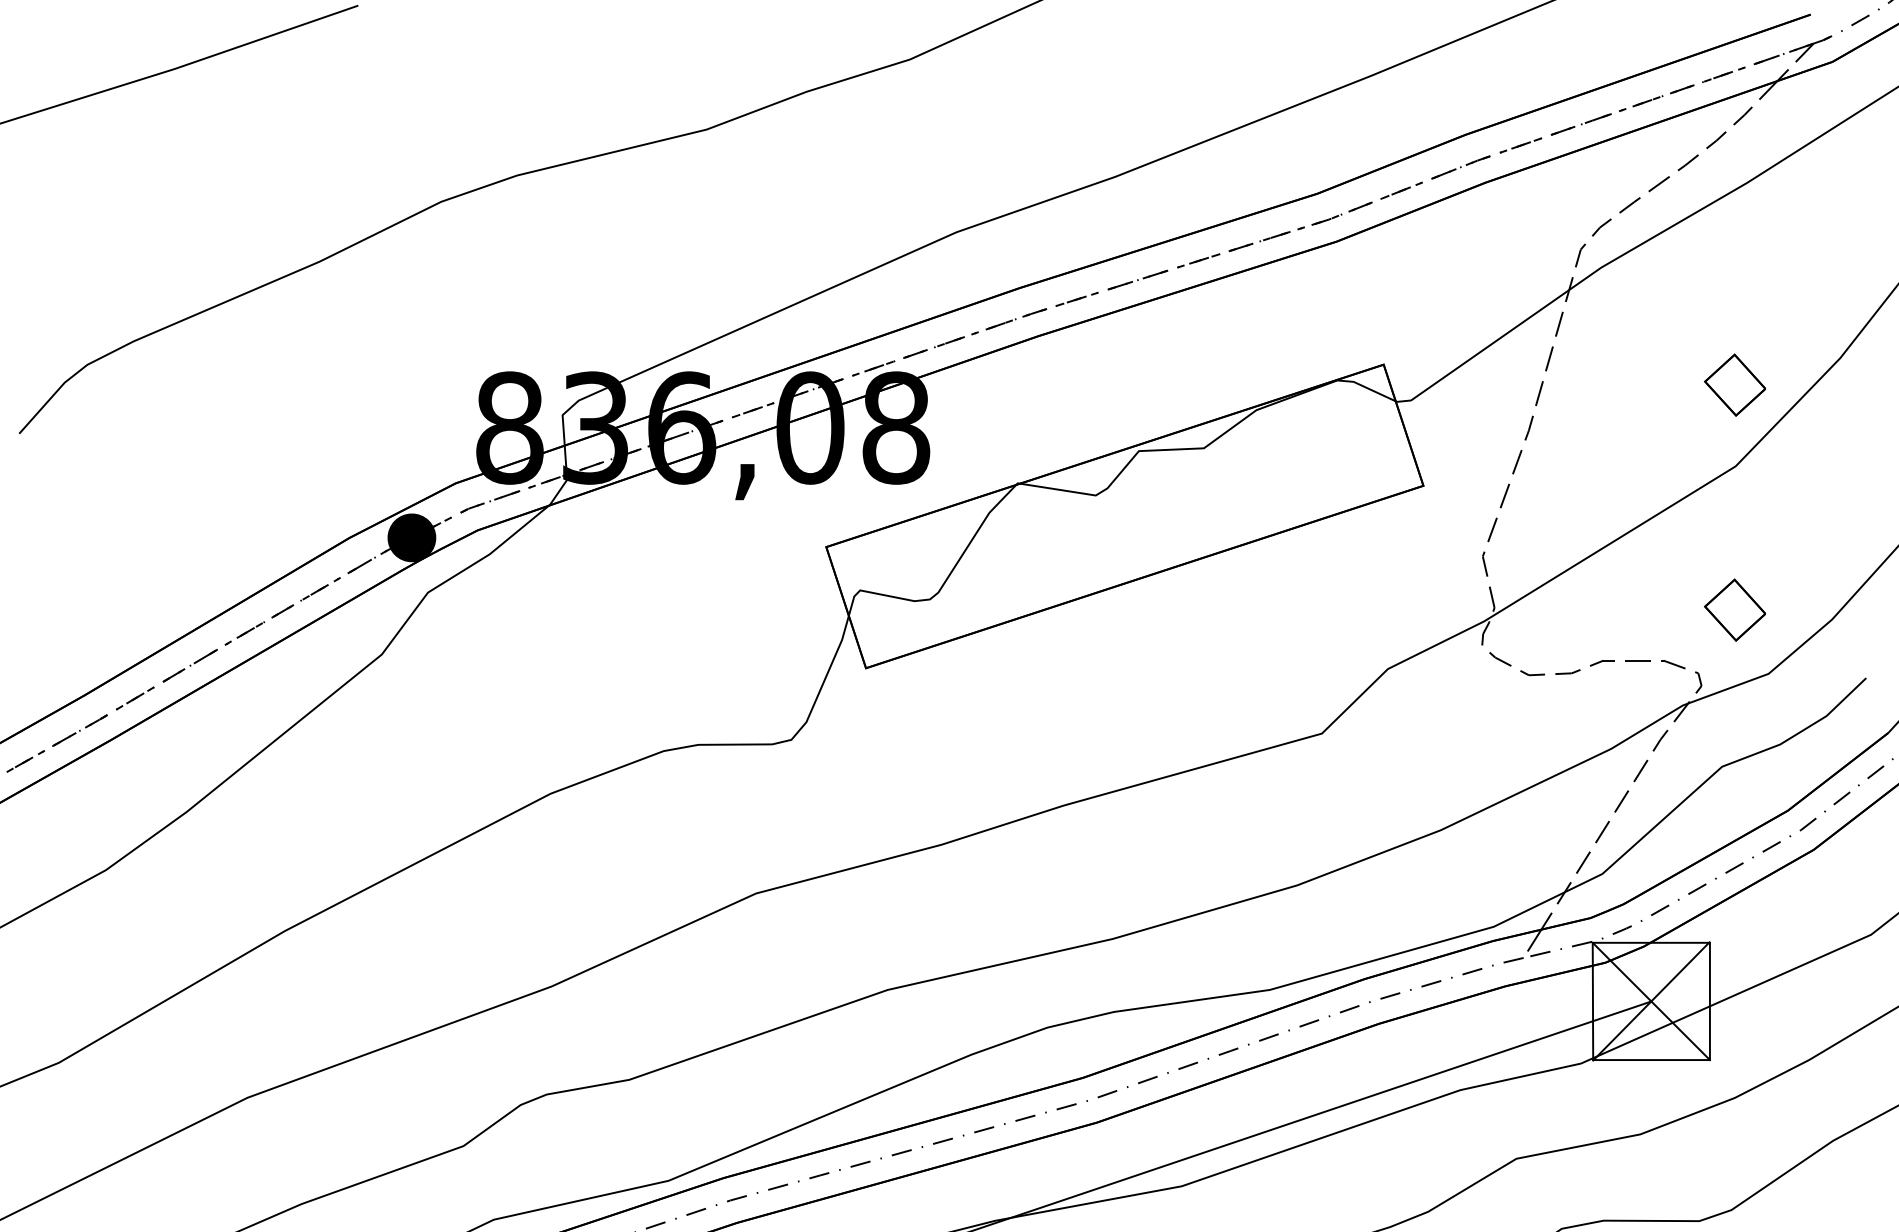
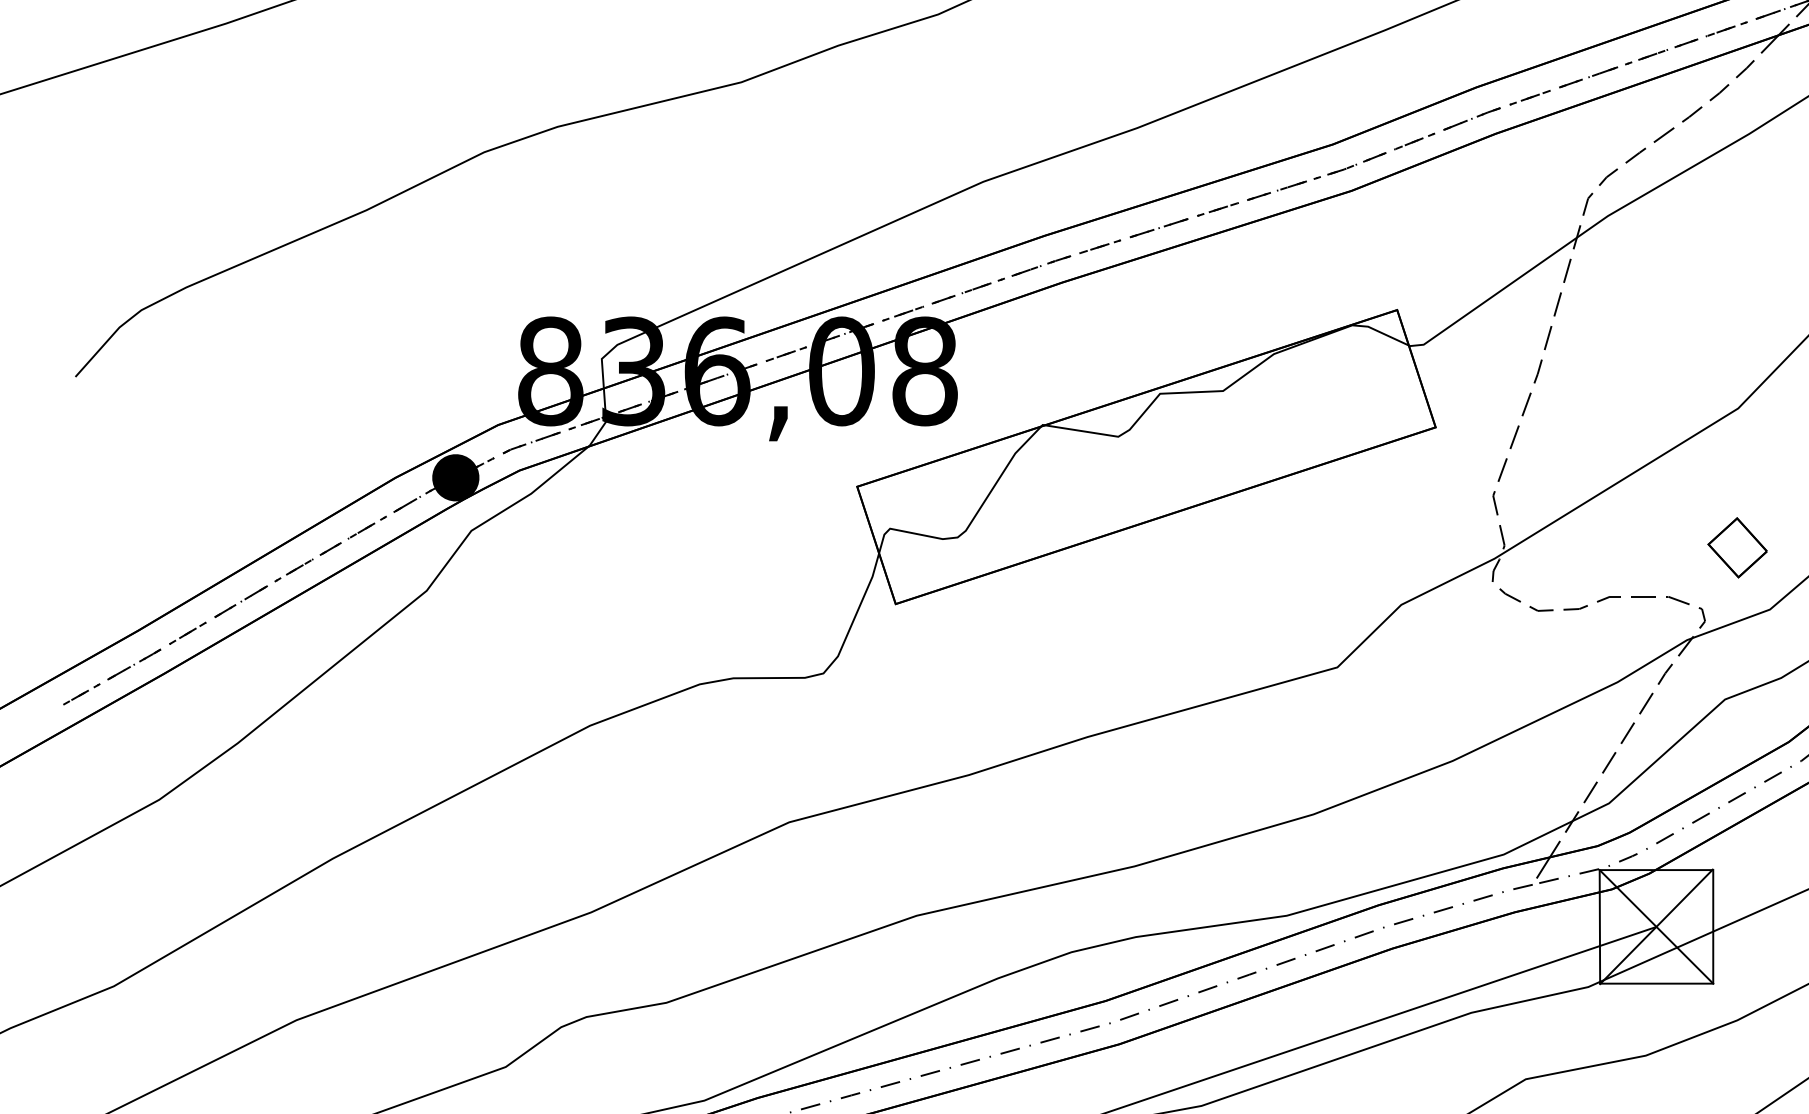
part: (1734, 384) -> (1737, 329), removed

